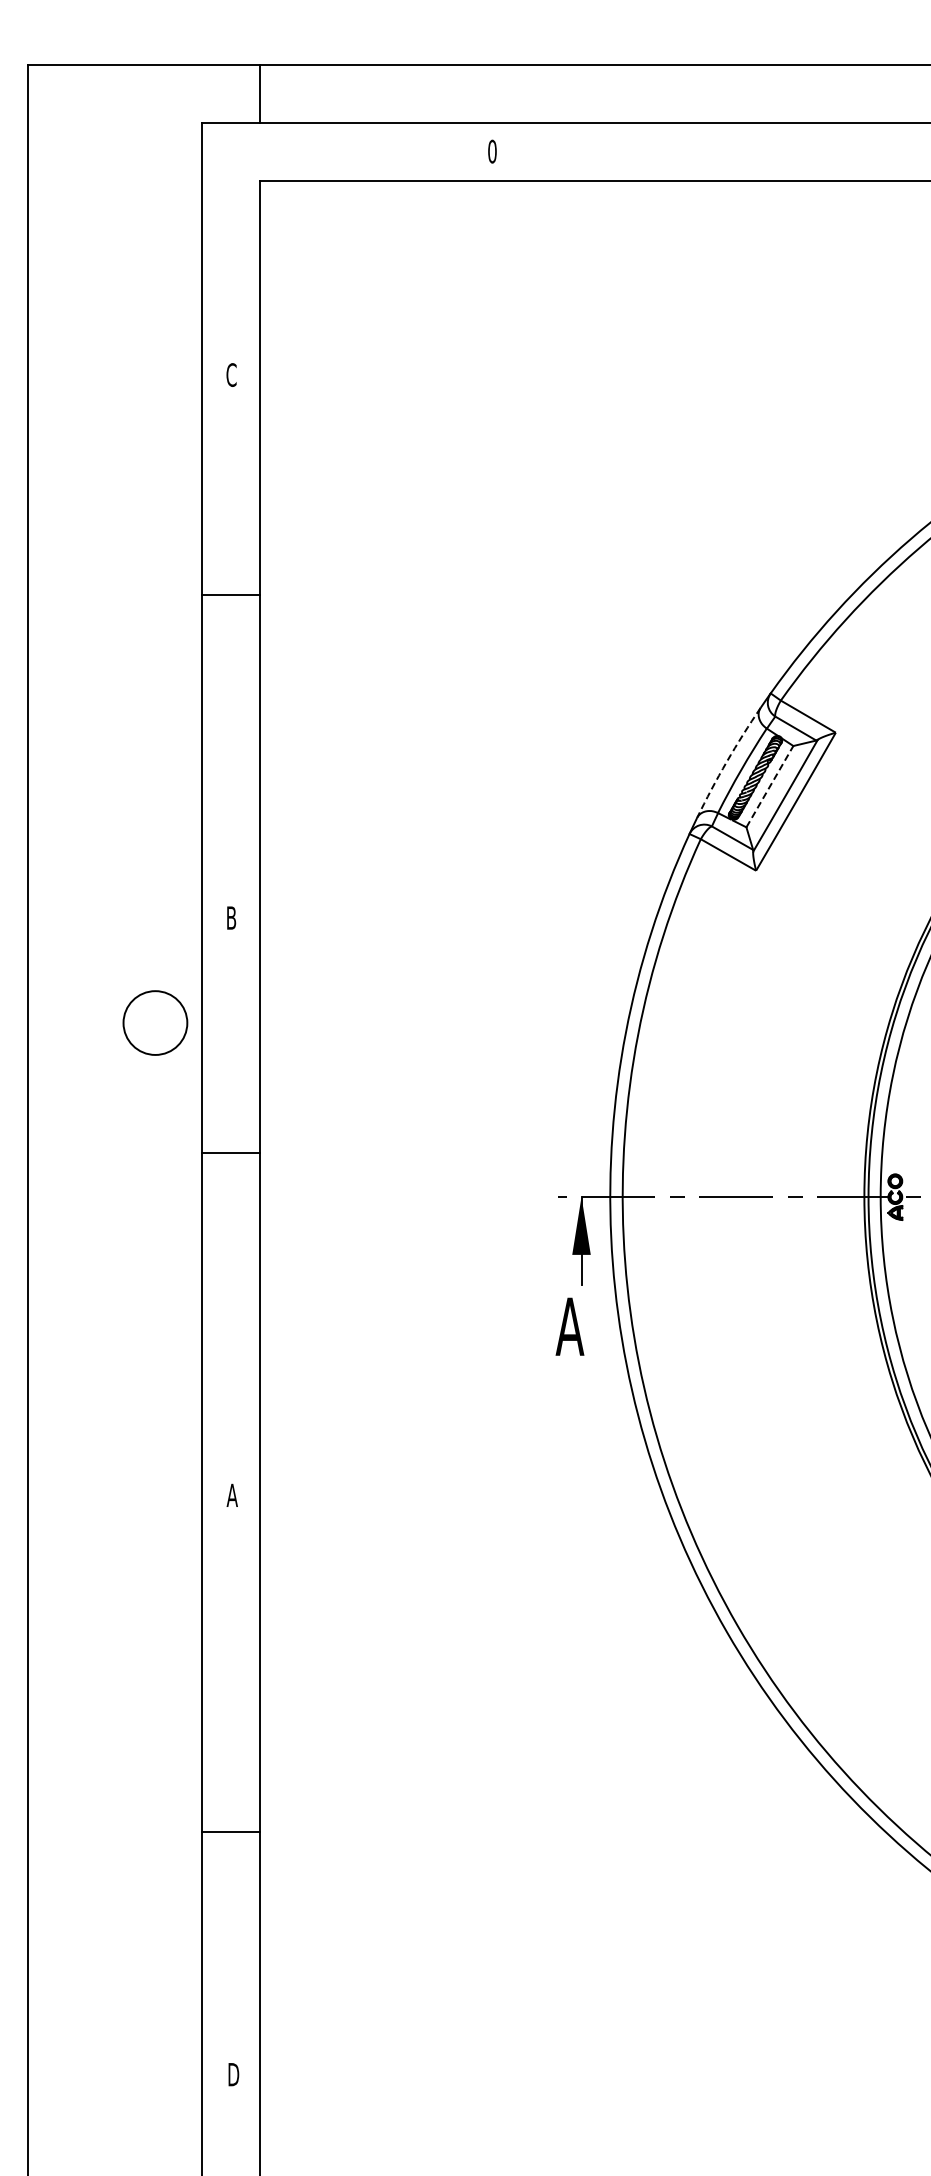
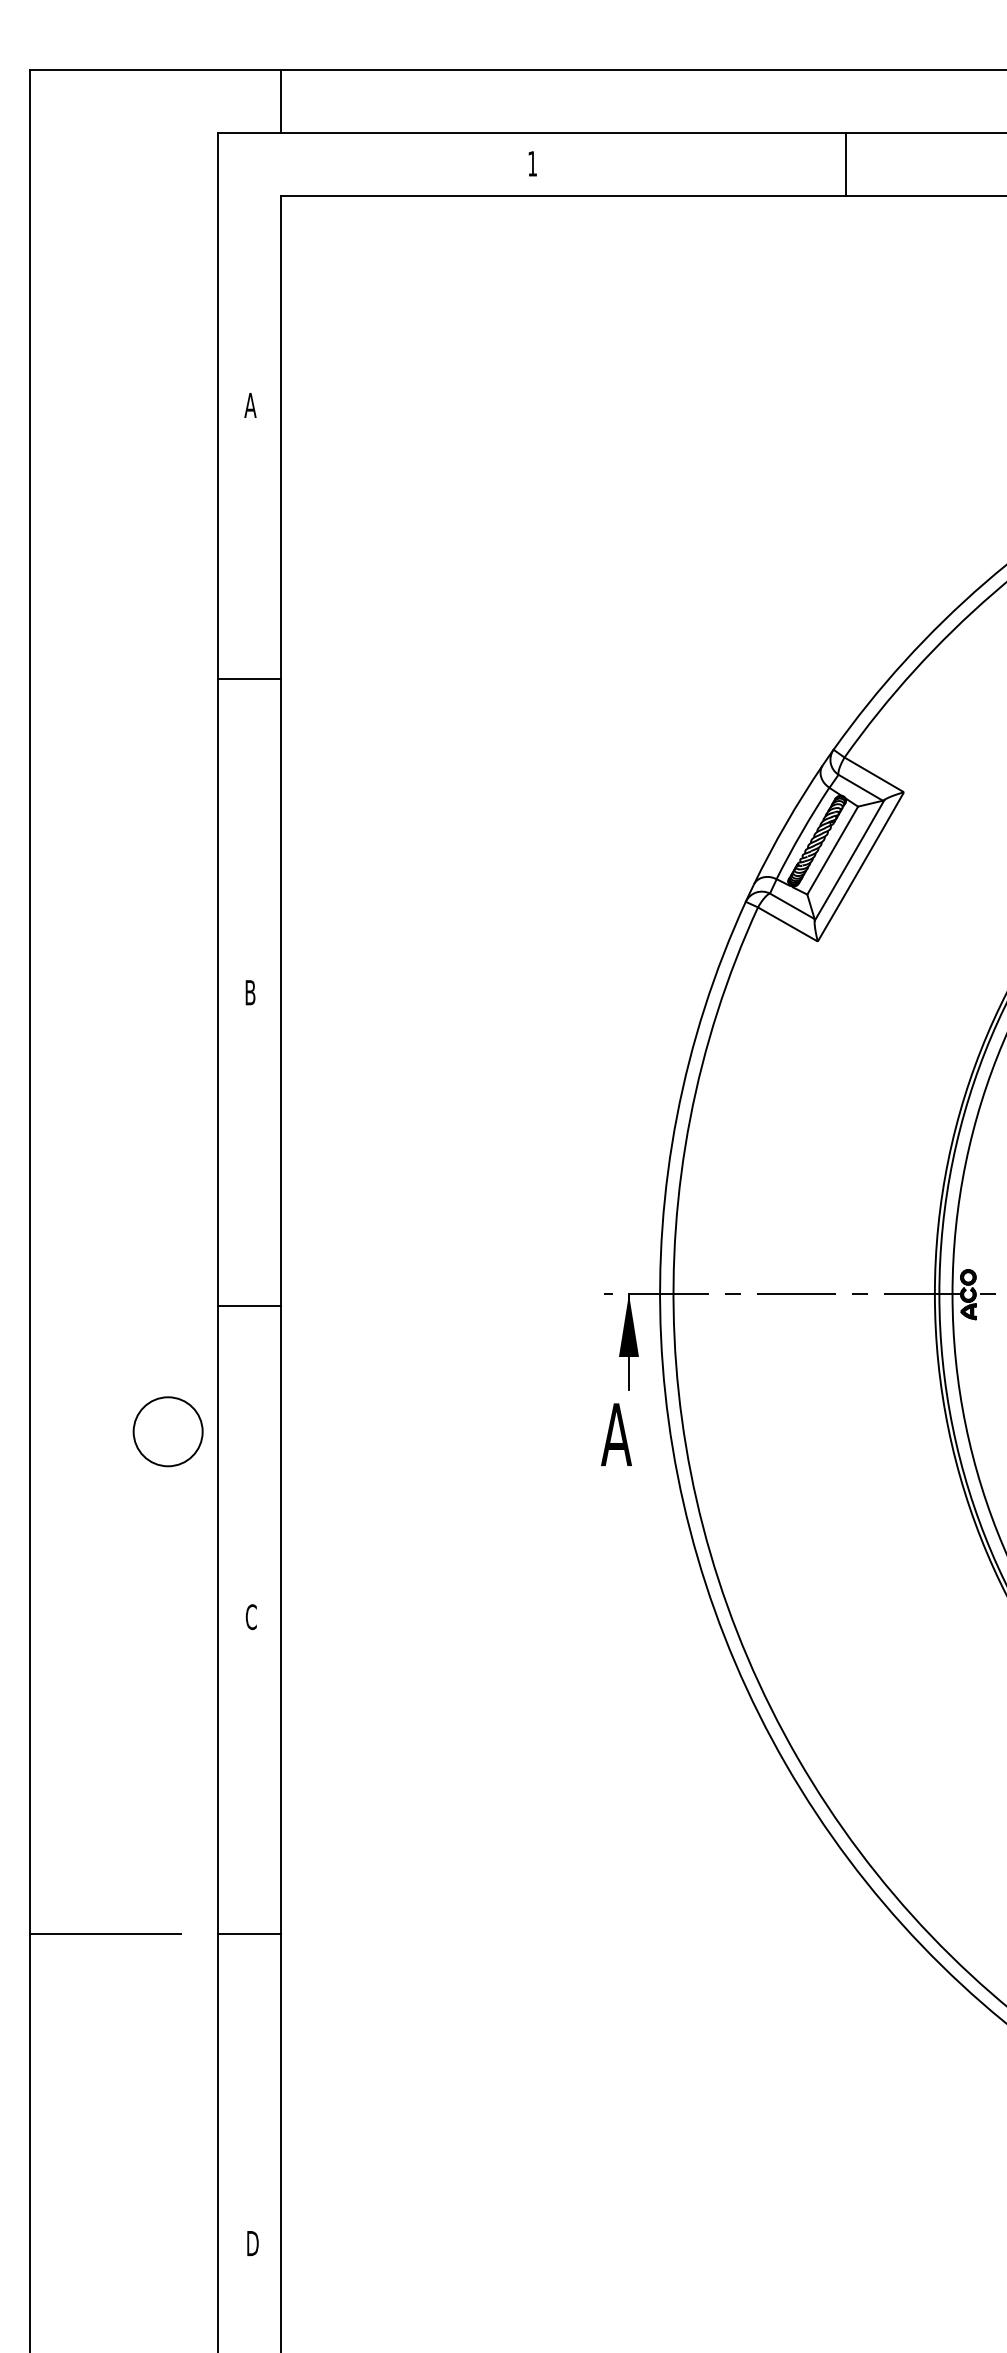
text: (492, 151) -> (532, 163), 0 -> 1
line: (781, 152) -> (845, 164), added
text: (231, 374) -> (250, 404), C -> A
line: (230, 594) -> (249, 678), moved
arc: (726, 761) -> (785, 823), dashed -> solid
line: (769, 786) -> (832, 850), dashed -> solid
circle: (155, 1022) -> (168, 1431), moved
line: (230, 1153) -> (249, 1306), moved
text: (231, 1495) -> (250, 1617), A -> C
line: (97, 1788) -> (105, 1934), added
line: (230, 1832) -> (249, 1934), moved

